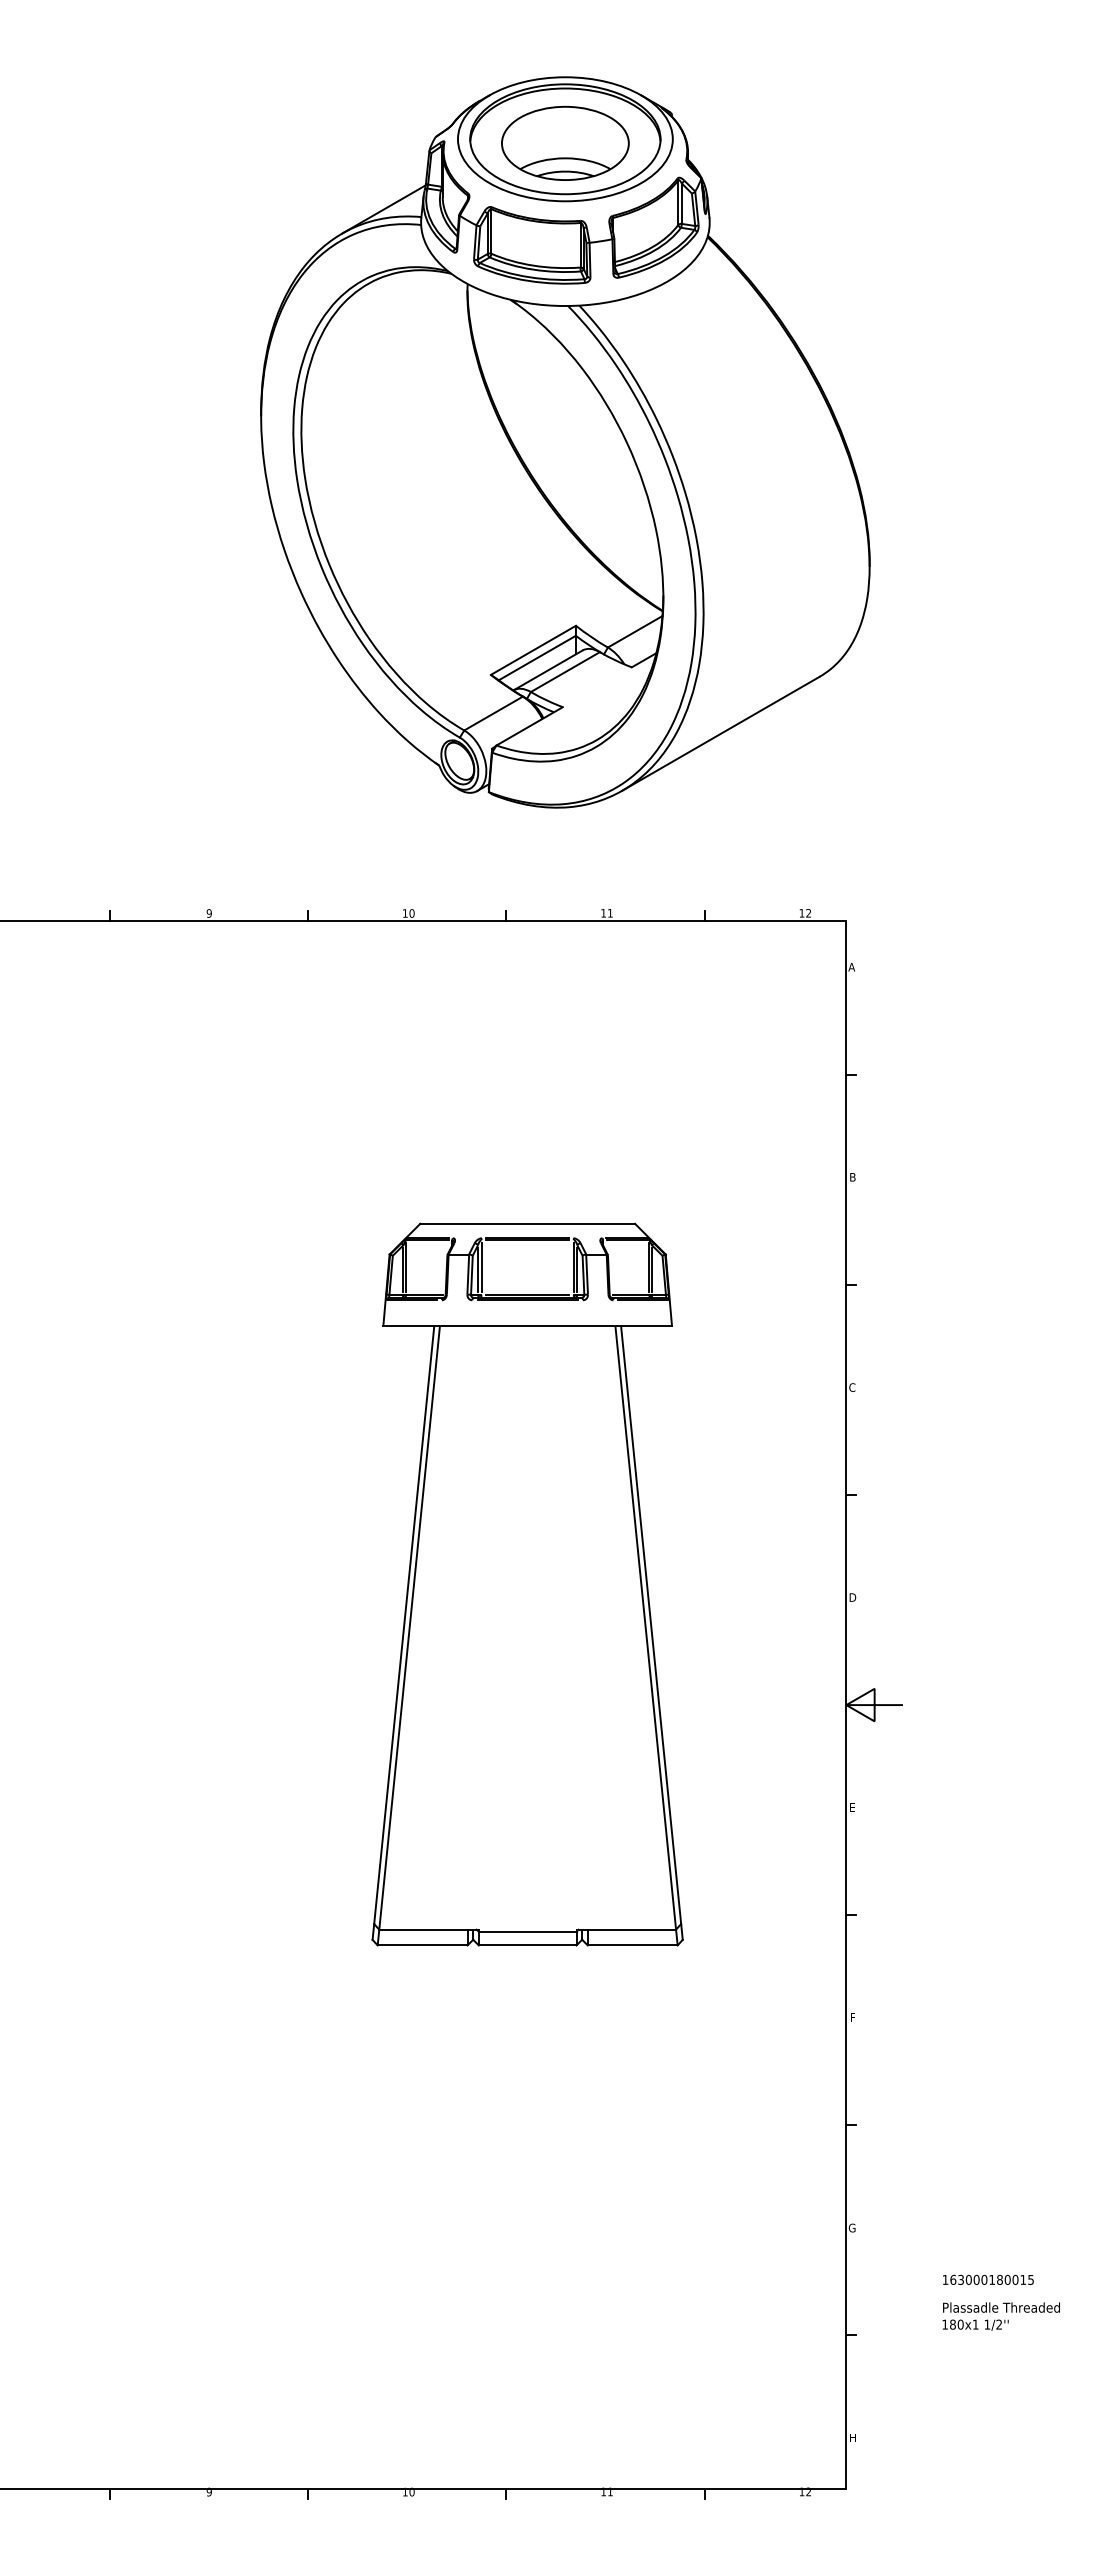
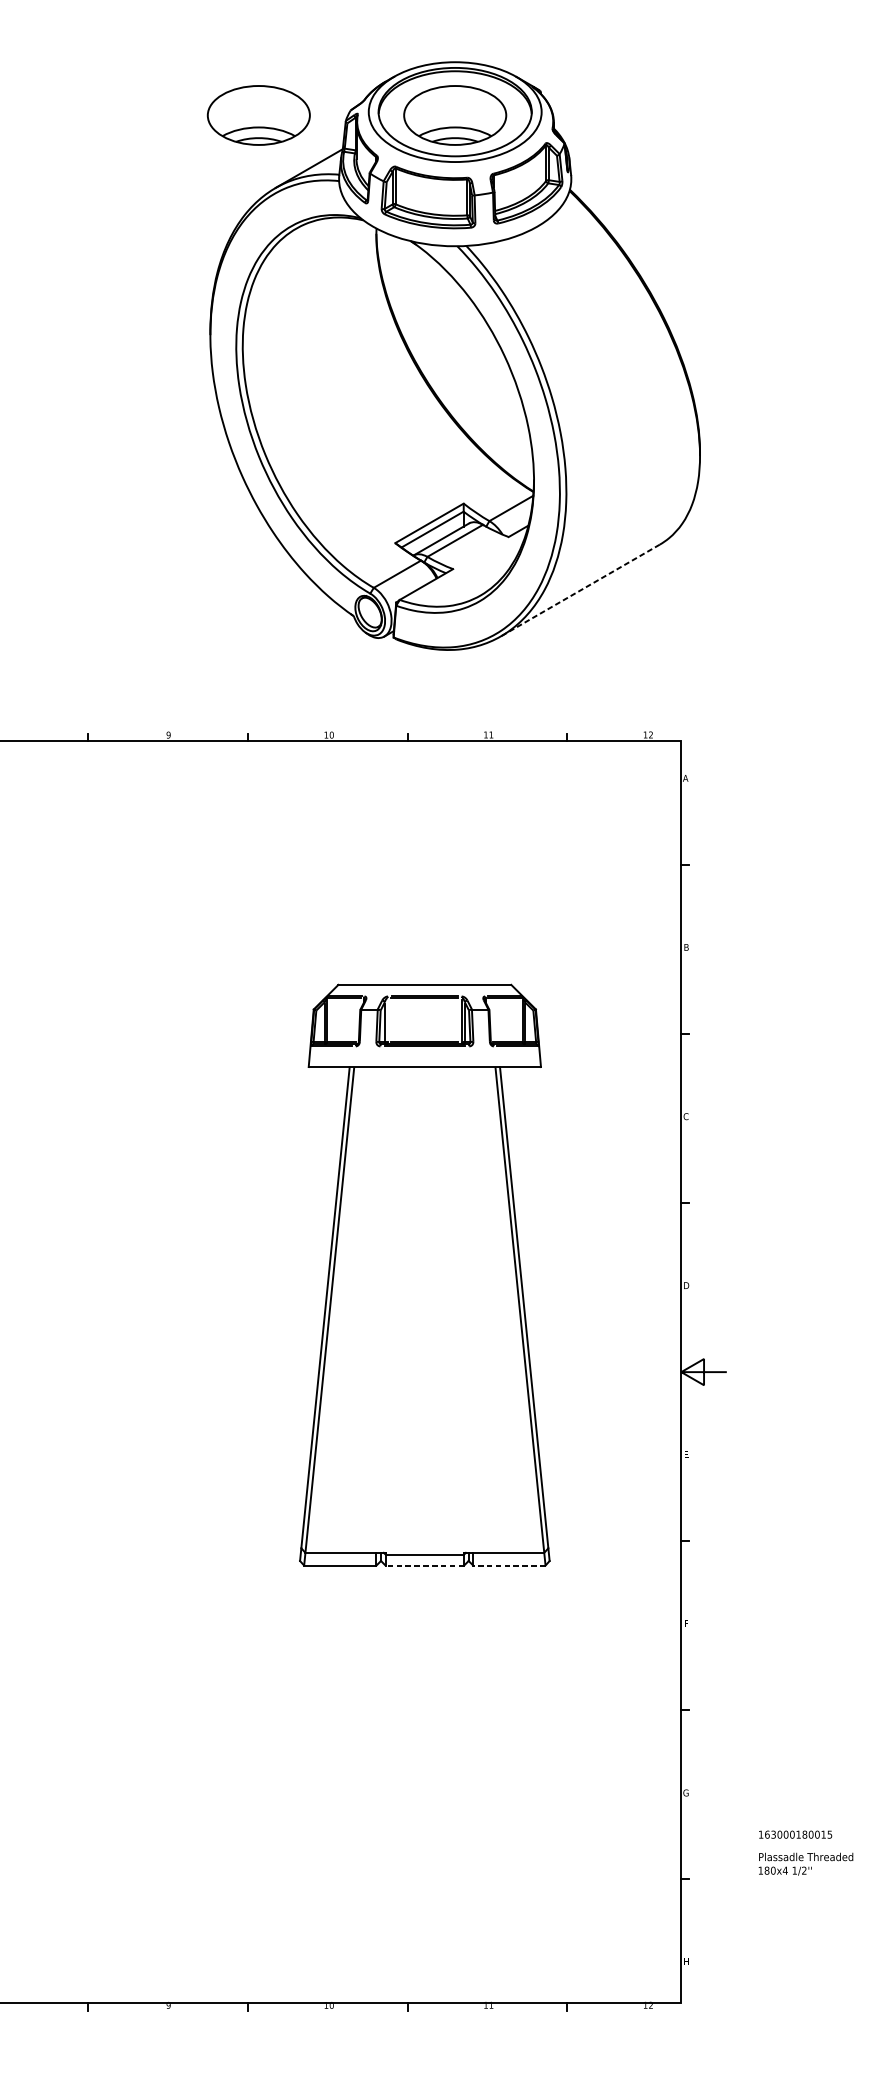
part: (321, 142) -> (258, 114), added
line: (721, 733) -> (580, 590), solid -> dashed
line: (481, 1267) -> (387, 1020), removed
line: (527, 1945) -> (424, 1565), solid -> dashed
line: (632, 1945) -> (509, 1565), solid -> dashed
text: (975, 2324) -> (785, 1870), 180x1 -> 180x4

